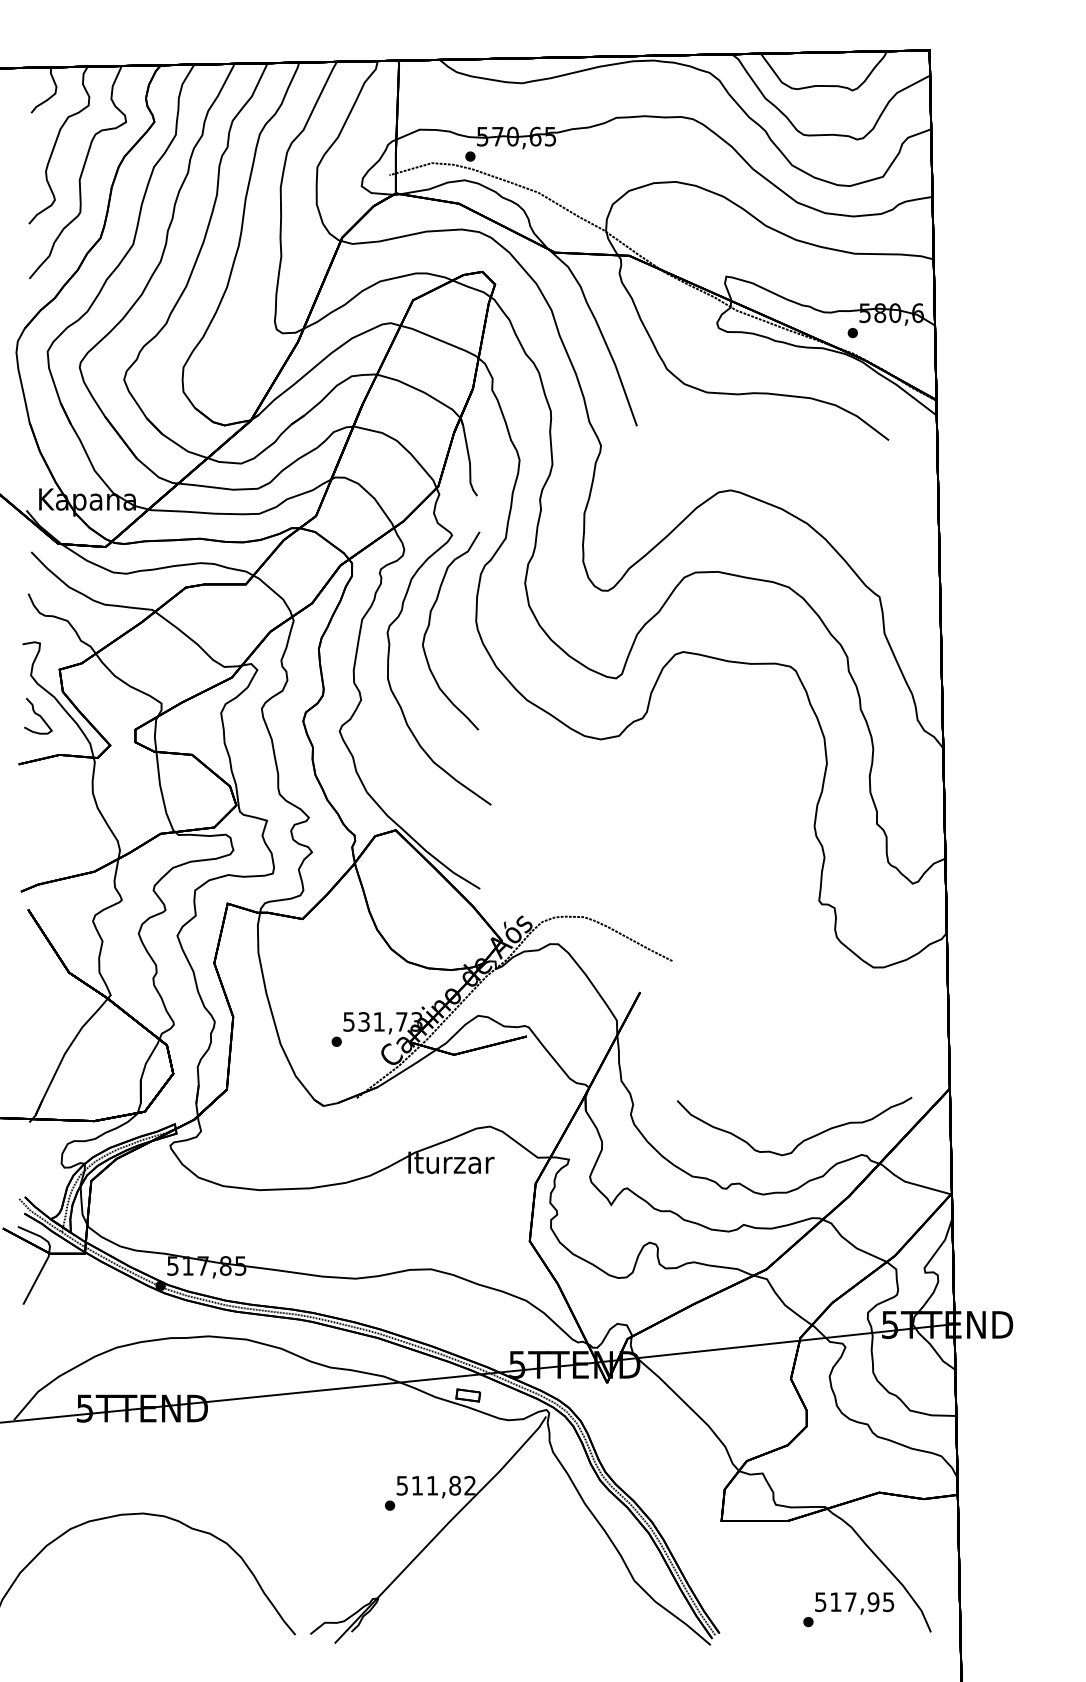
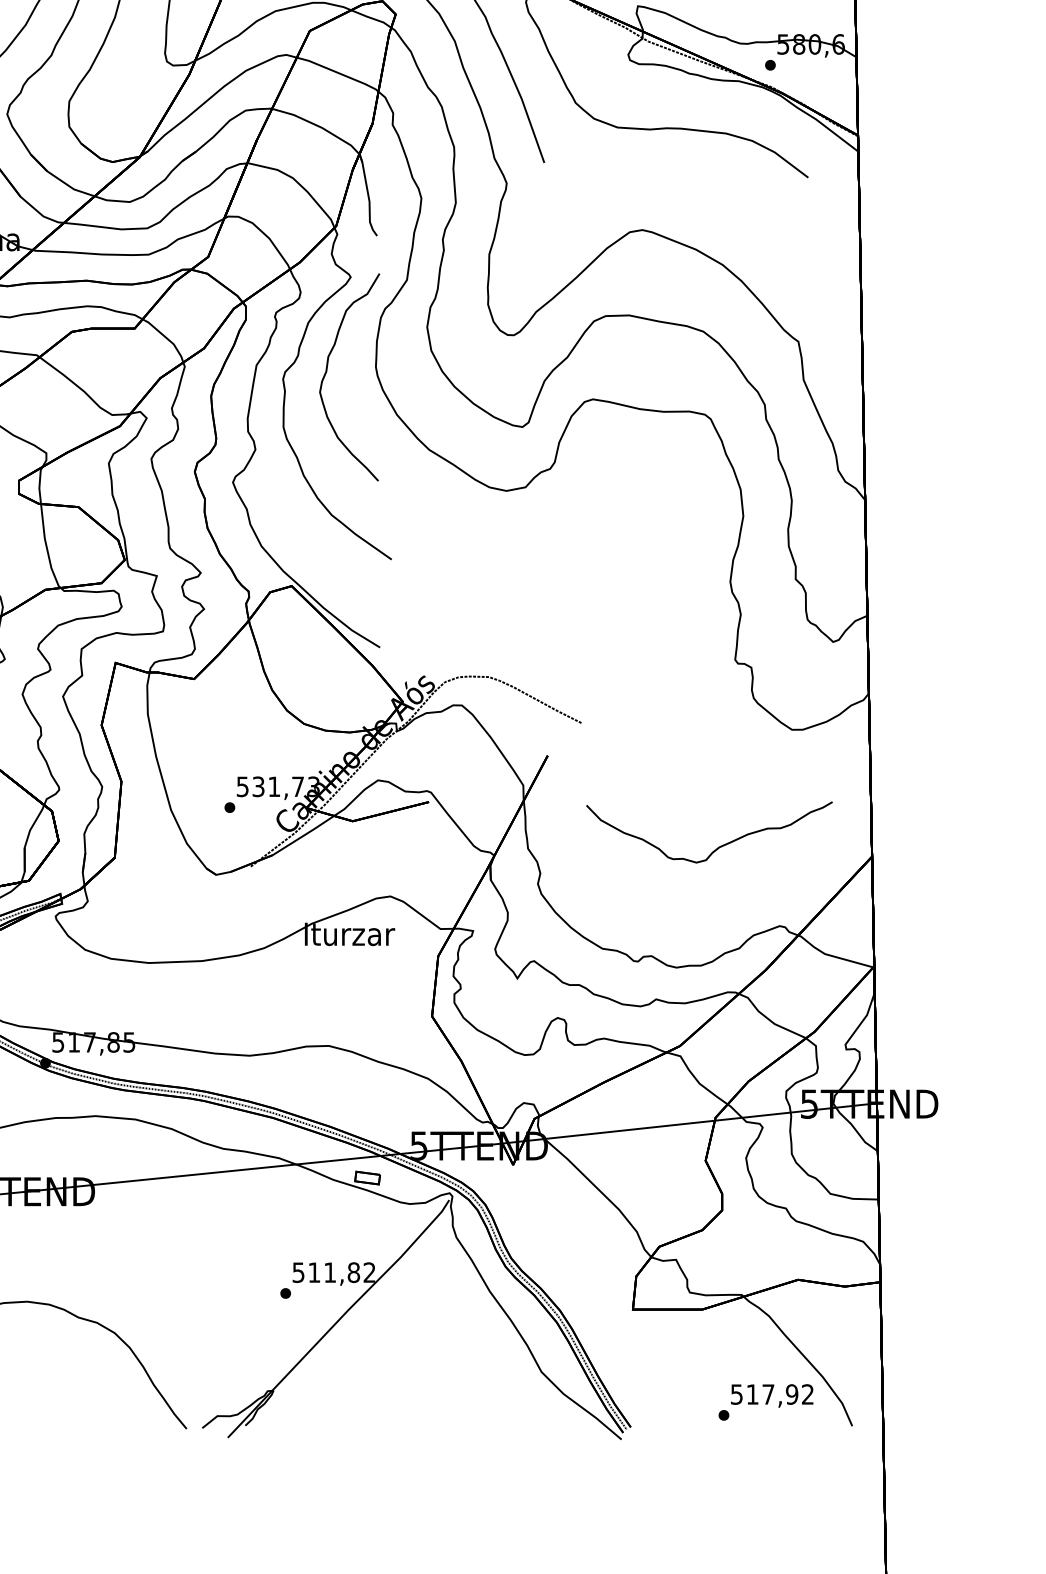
curve: (802, 1140) -> (717, 847), moved
text: (888, 1602) -> (807, 1394), 517,95 -> 517,92

